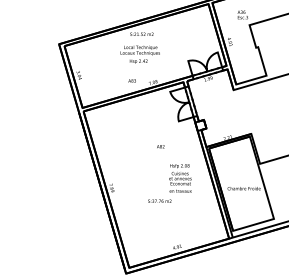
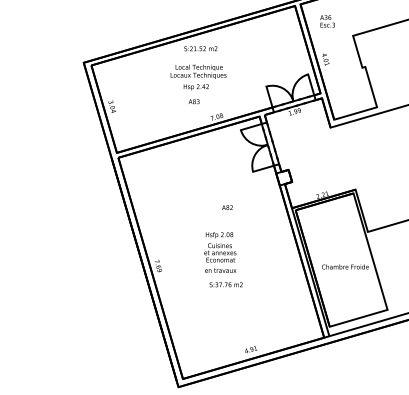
text: (242, 15) -> (327, 21), moved
text: (131, 80) -> (193, 101), moved
text: (180, 178) -> (220, 252), moved

